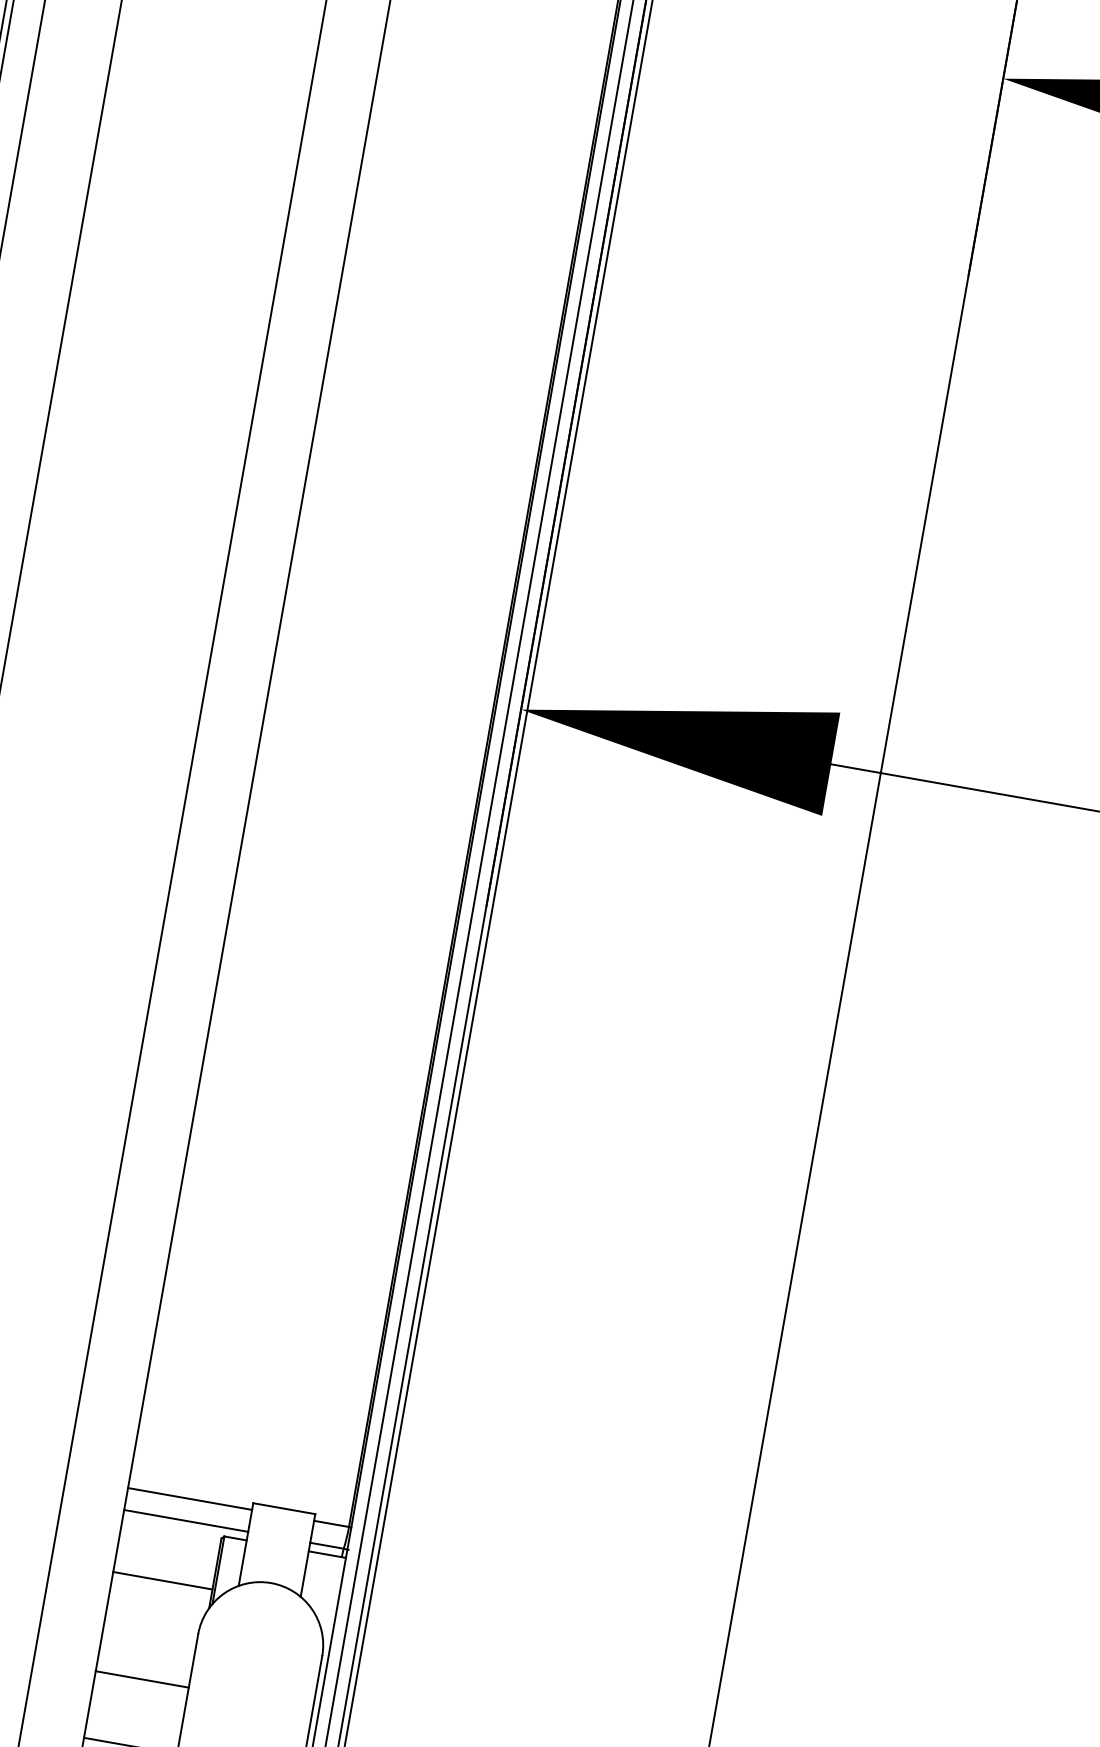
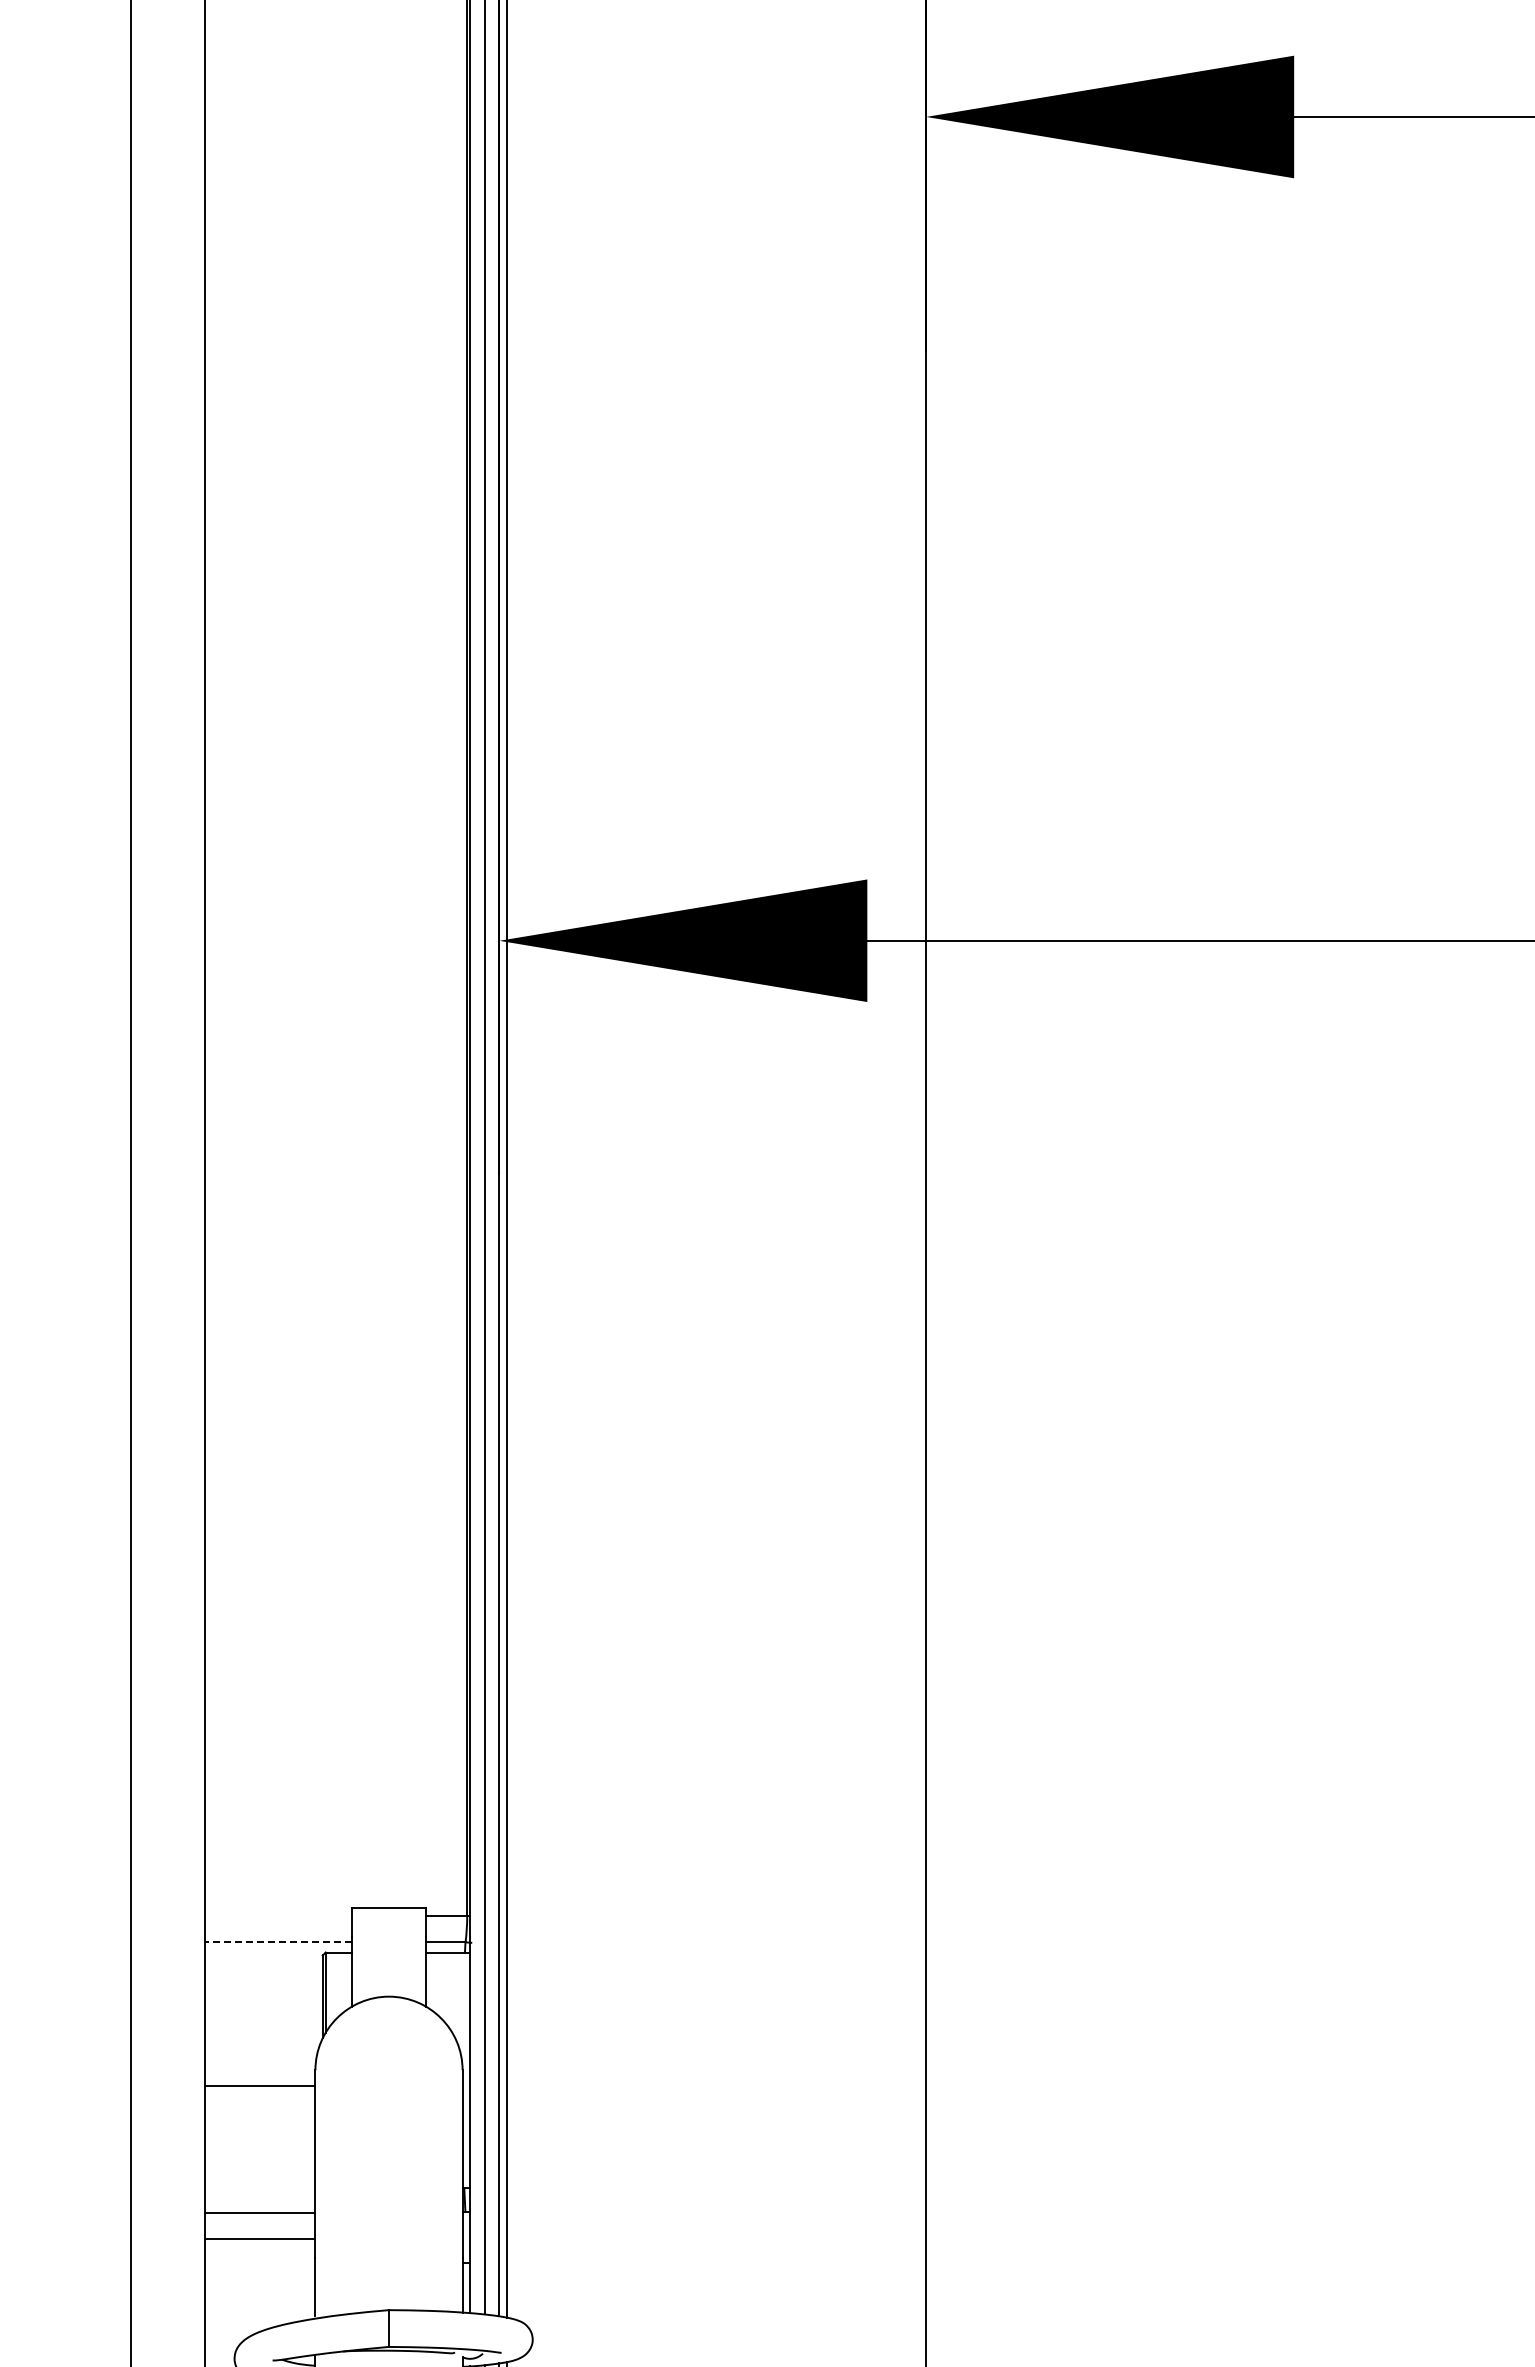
line: (189, 1499) -> (278, 1916), removed
line: (186, 1521) -> (278, 1942), solid -> dashed
line: (162, 1580) -> (263, 2015), removed
line: (142, 1679) -> (260, 2085), moved

